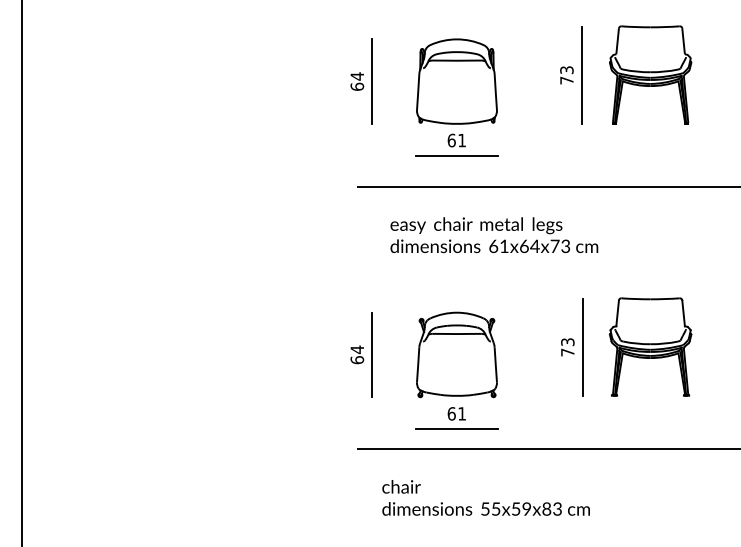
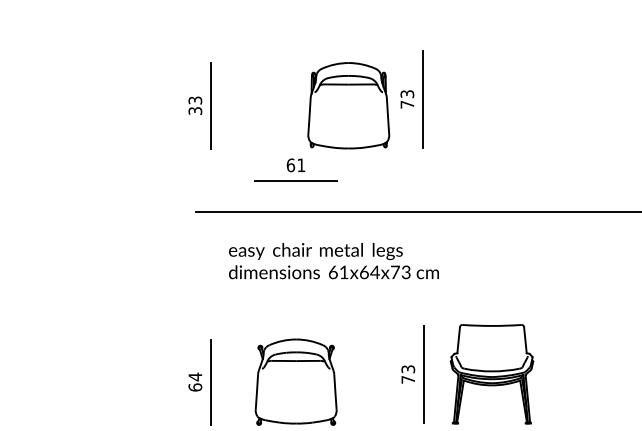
part: (650, 74) -> (491, 98), removed
text: (357, 81) -> (195, 105), 64 -> 33
part: (456, 81) -> (348, 105), moved

